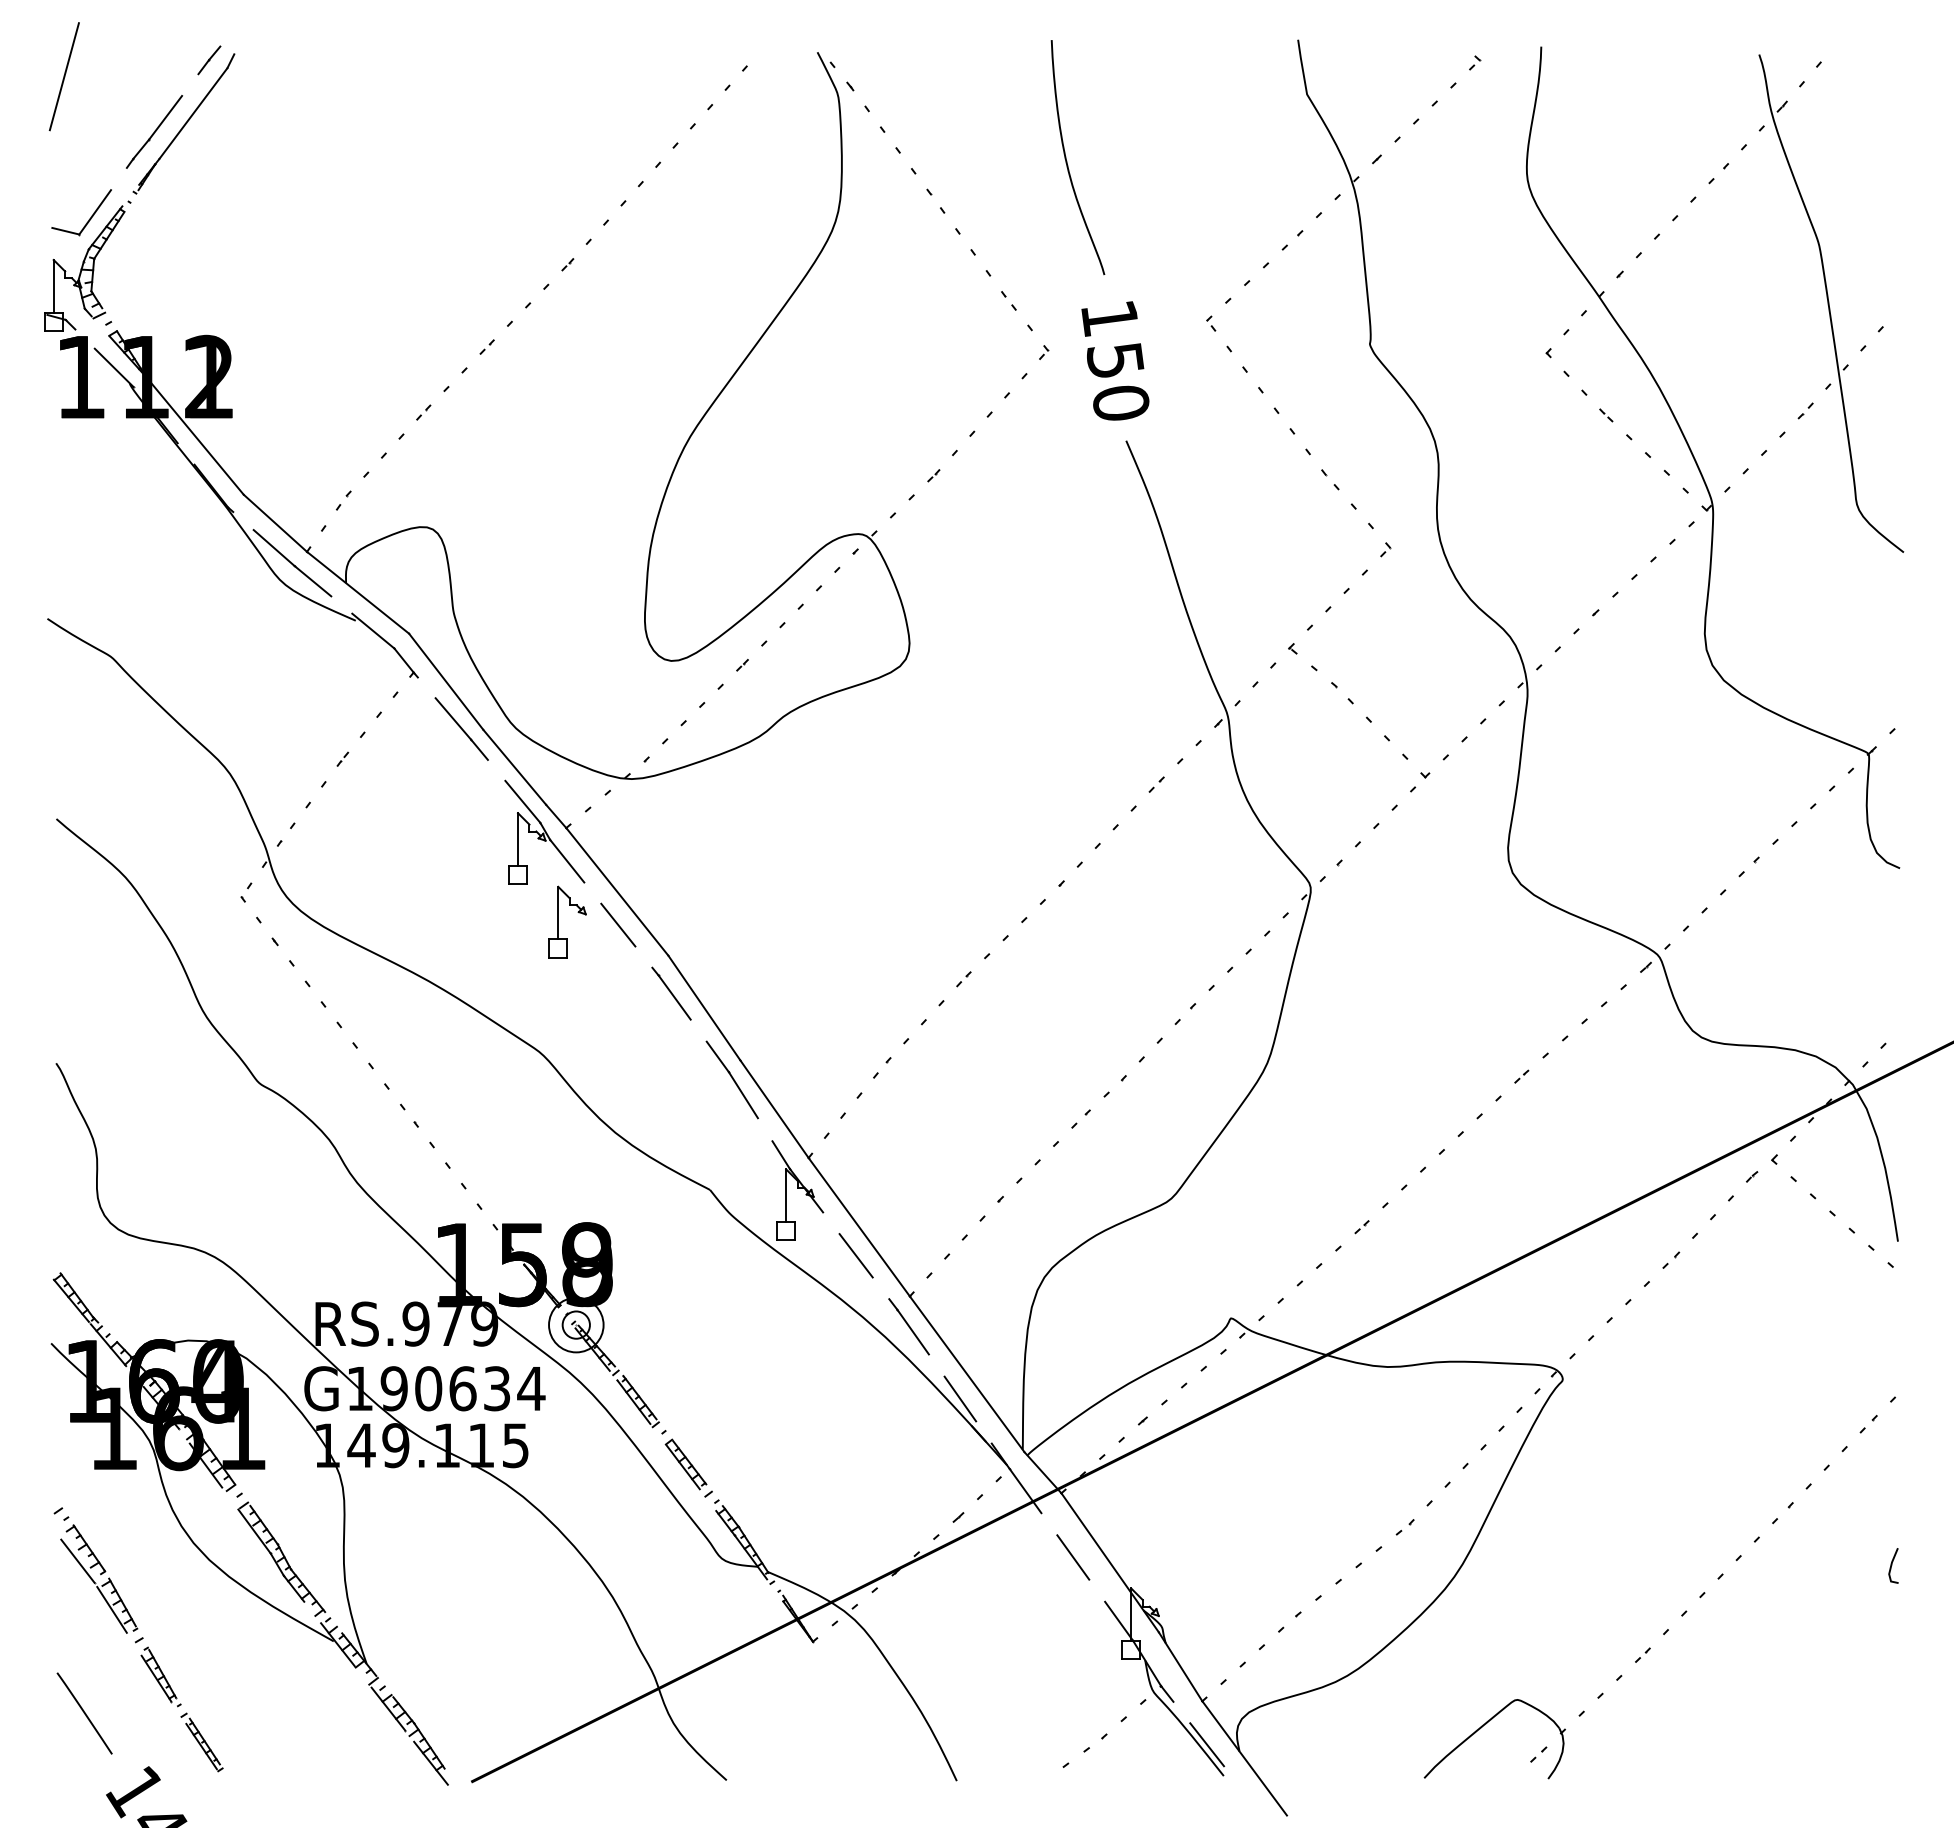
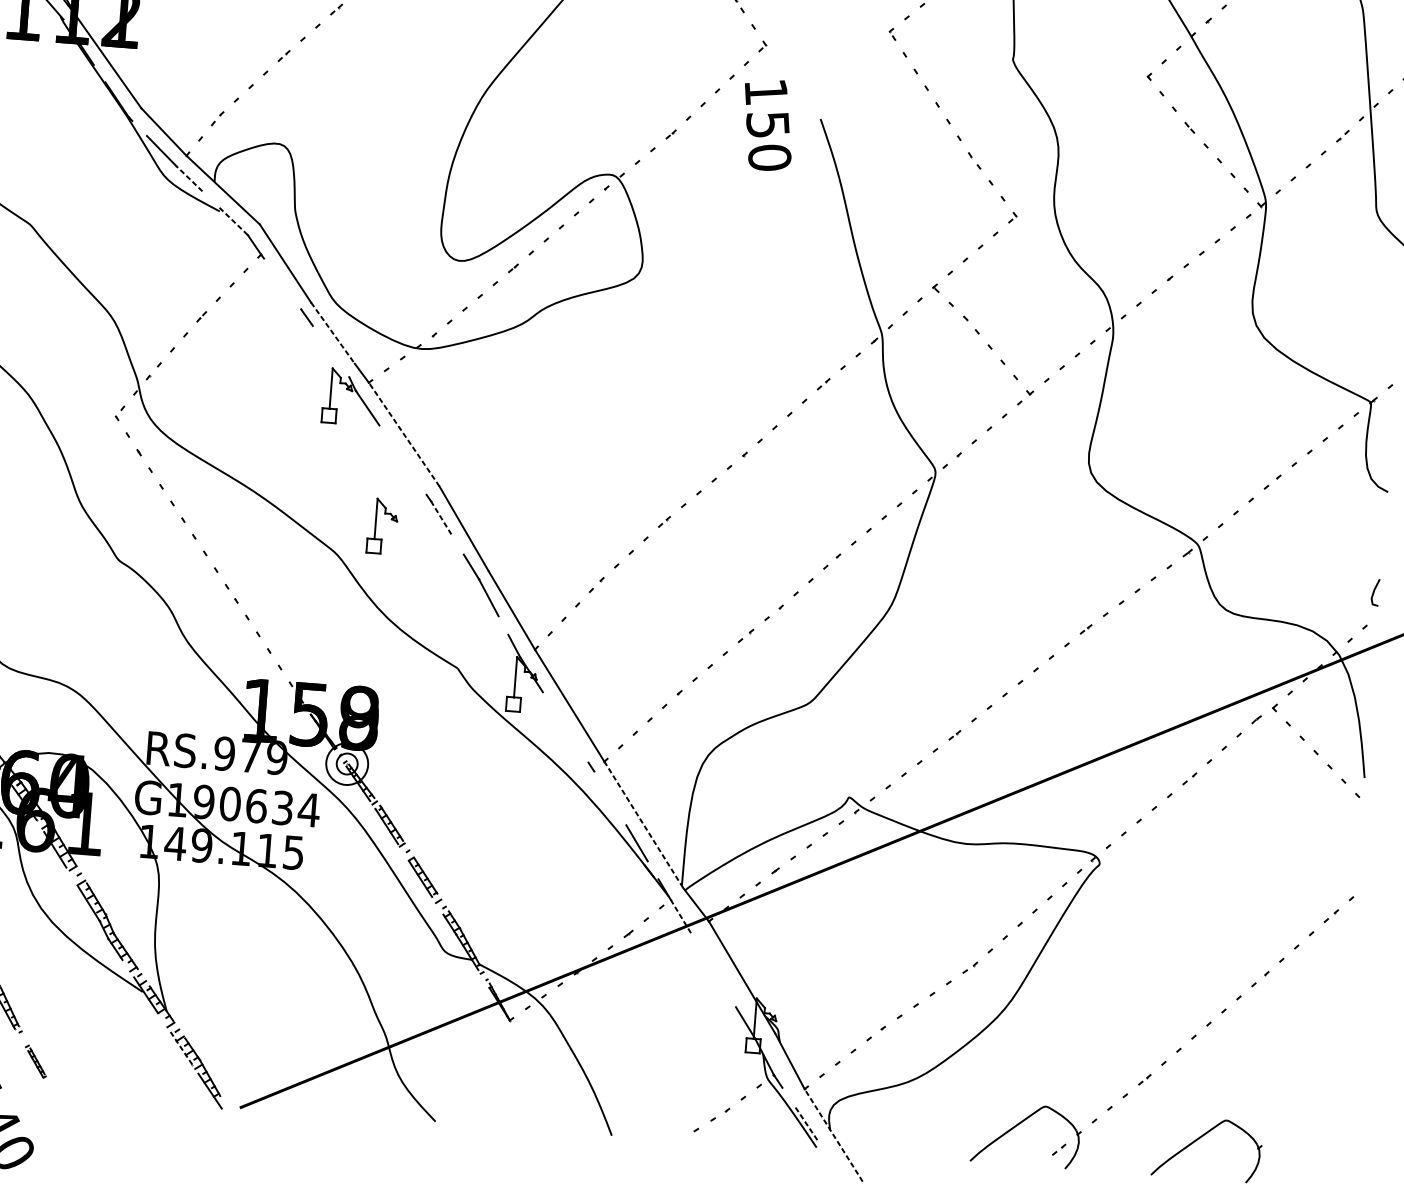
text: (1115, 360) -> (767, 124), moved
line: (313, 581) -> (189, 178), solid -> dashed
line: (372, 630) -> (232, 219), solid -> dashed
line: (453, 718) -> (288, 292), removed
line: (514, 767) -> (332, 333), solid -> dashed
line: (522, 801) -> (336, 359), removed
line: (617, 891) -> (404, 434), solid -> dashed
part: (558, 921) -> (375, 525), moved
line: (618, 924) -> (403, 459), removed
line: (674, 997) -> (441, 518), solid -> dashed
line: (855, 1255) -> (565, 727), removed
line: (912, 1331) -> (604, 788), removed
line: (967, 1374) -> (643, 824), solid -> dashed
line: (1025, 1491) -> (681, 917), solid -> dashed
line: (1073, 1557) -> (714, 971), removed
line: (1892, 1565) -> (1374, 592), moved
line: (388, 1708) -> (180, 1046), solid -> dashed
part: (1718, 1727) -> (1198, 1139), added
part: (201, 1742) -> (35, 1061), size x0.7
line: (1206, 1744) -> (805, 1122), solid -> dashed
line: (1244, 1758) -> (833, 1135), solid -> dashed

